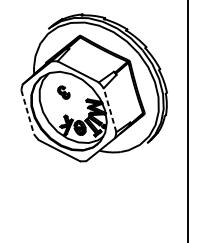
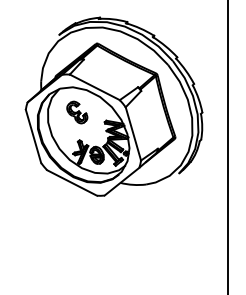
part: (63, 92) -> (77, 112), size x1.43
line: (110, 109) -> (133, 133), dashed -> solid
line: (27, 112) -> (33, 136), dashed -> solid

